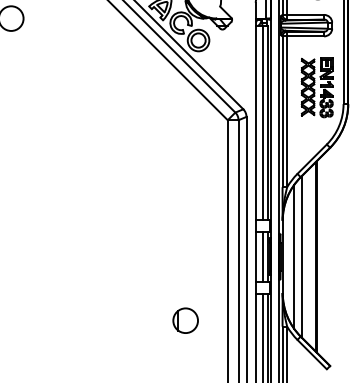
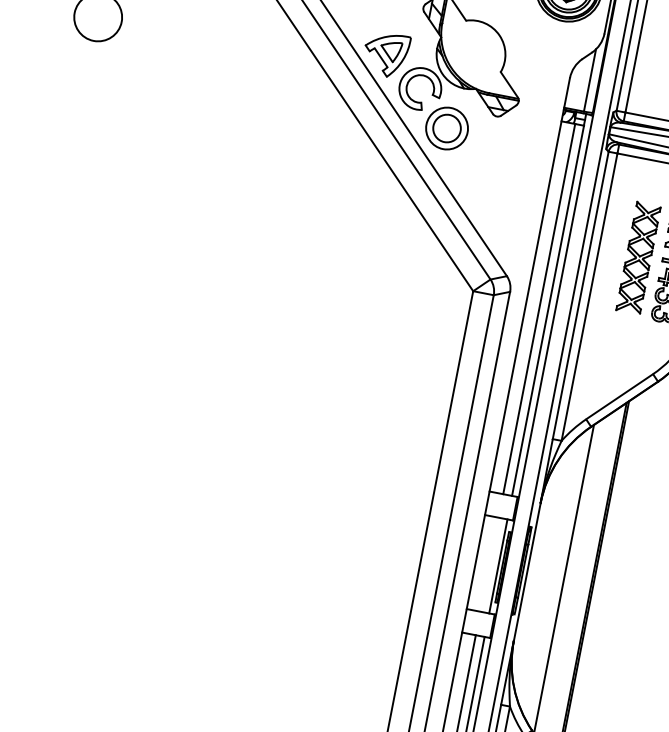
line: (262, 256) -> (488, 563), removed
line: (294, 256) -> (549, 575), removed
part: (185, 320) -> (318, 657), removed

